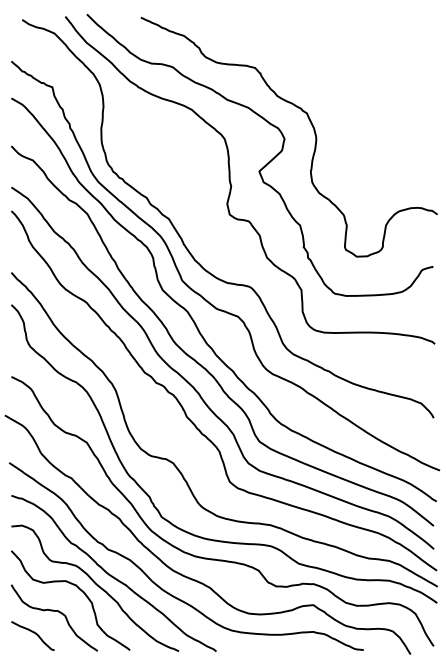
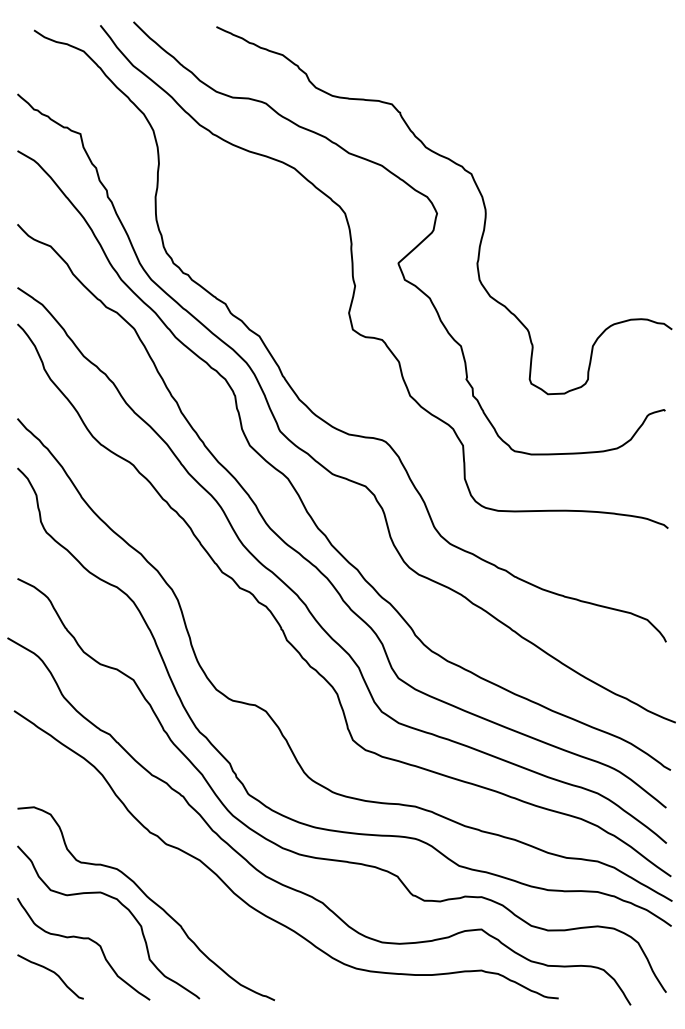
curve: (112, 575) -> (172, 883), removed

